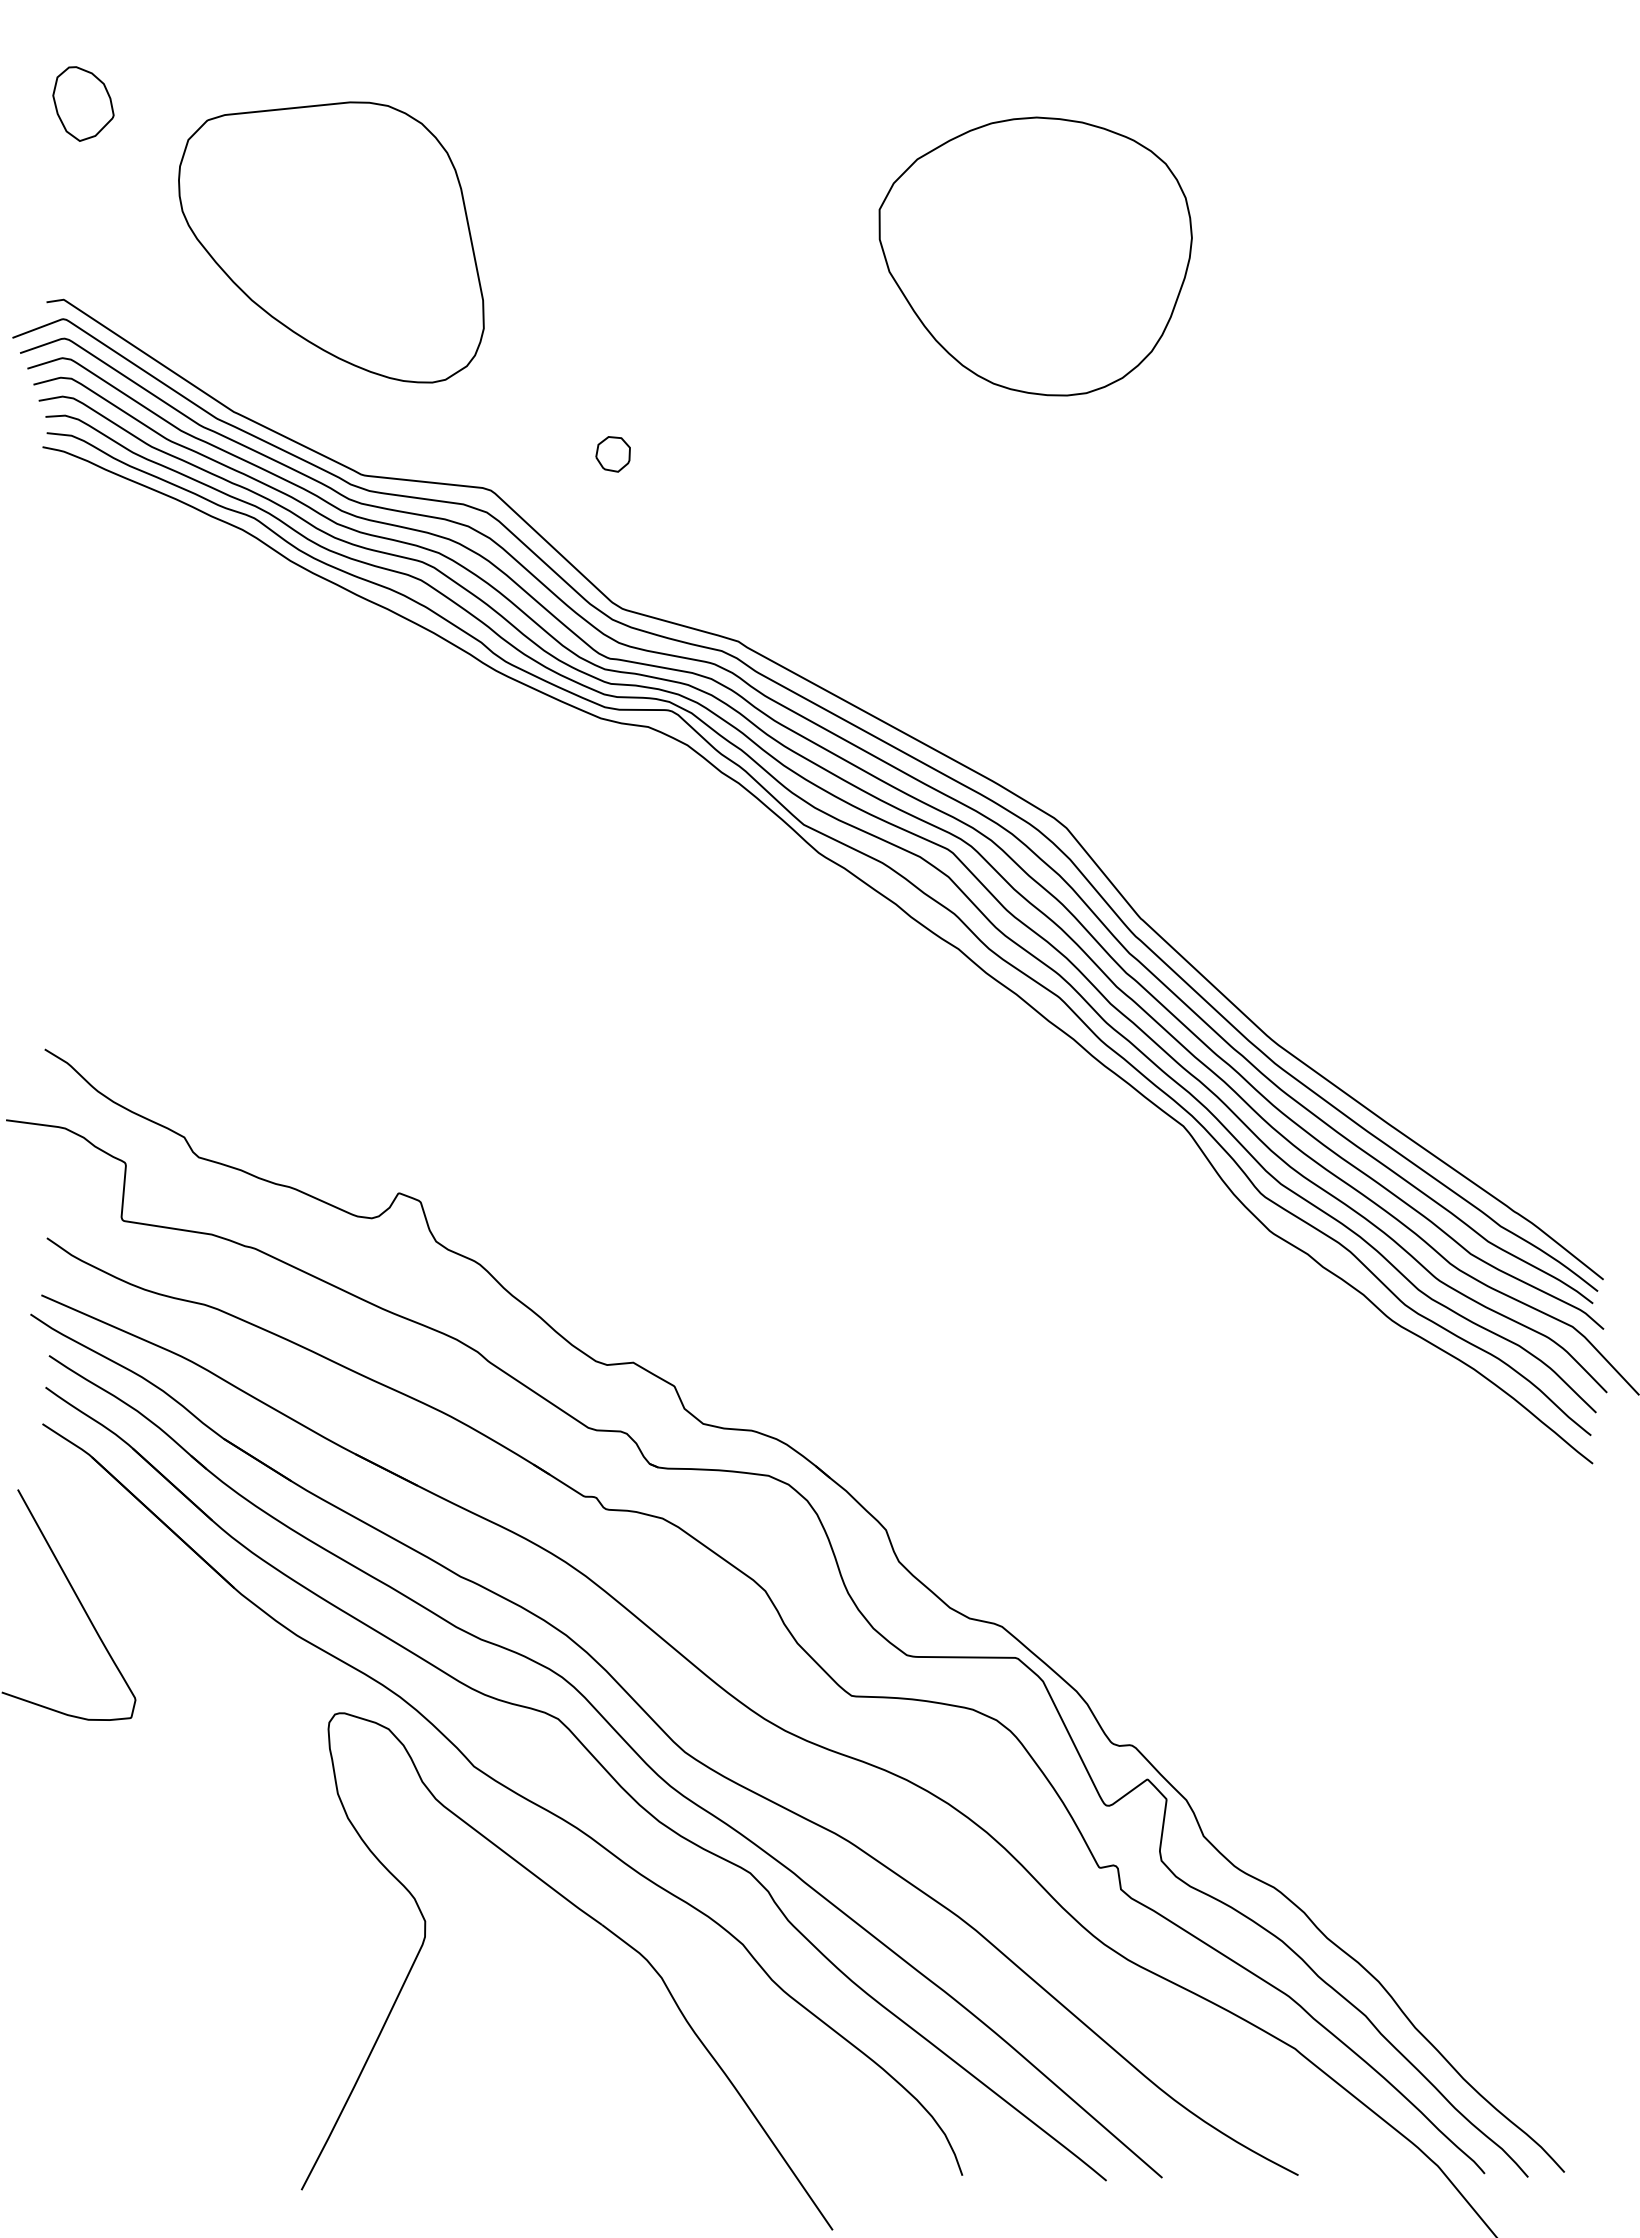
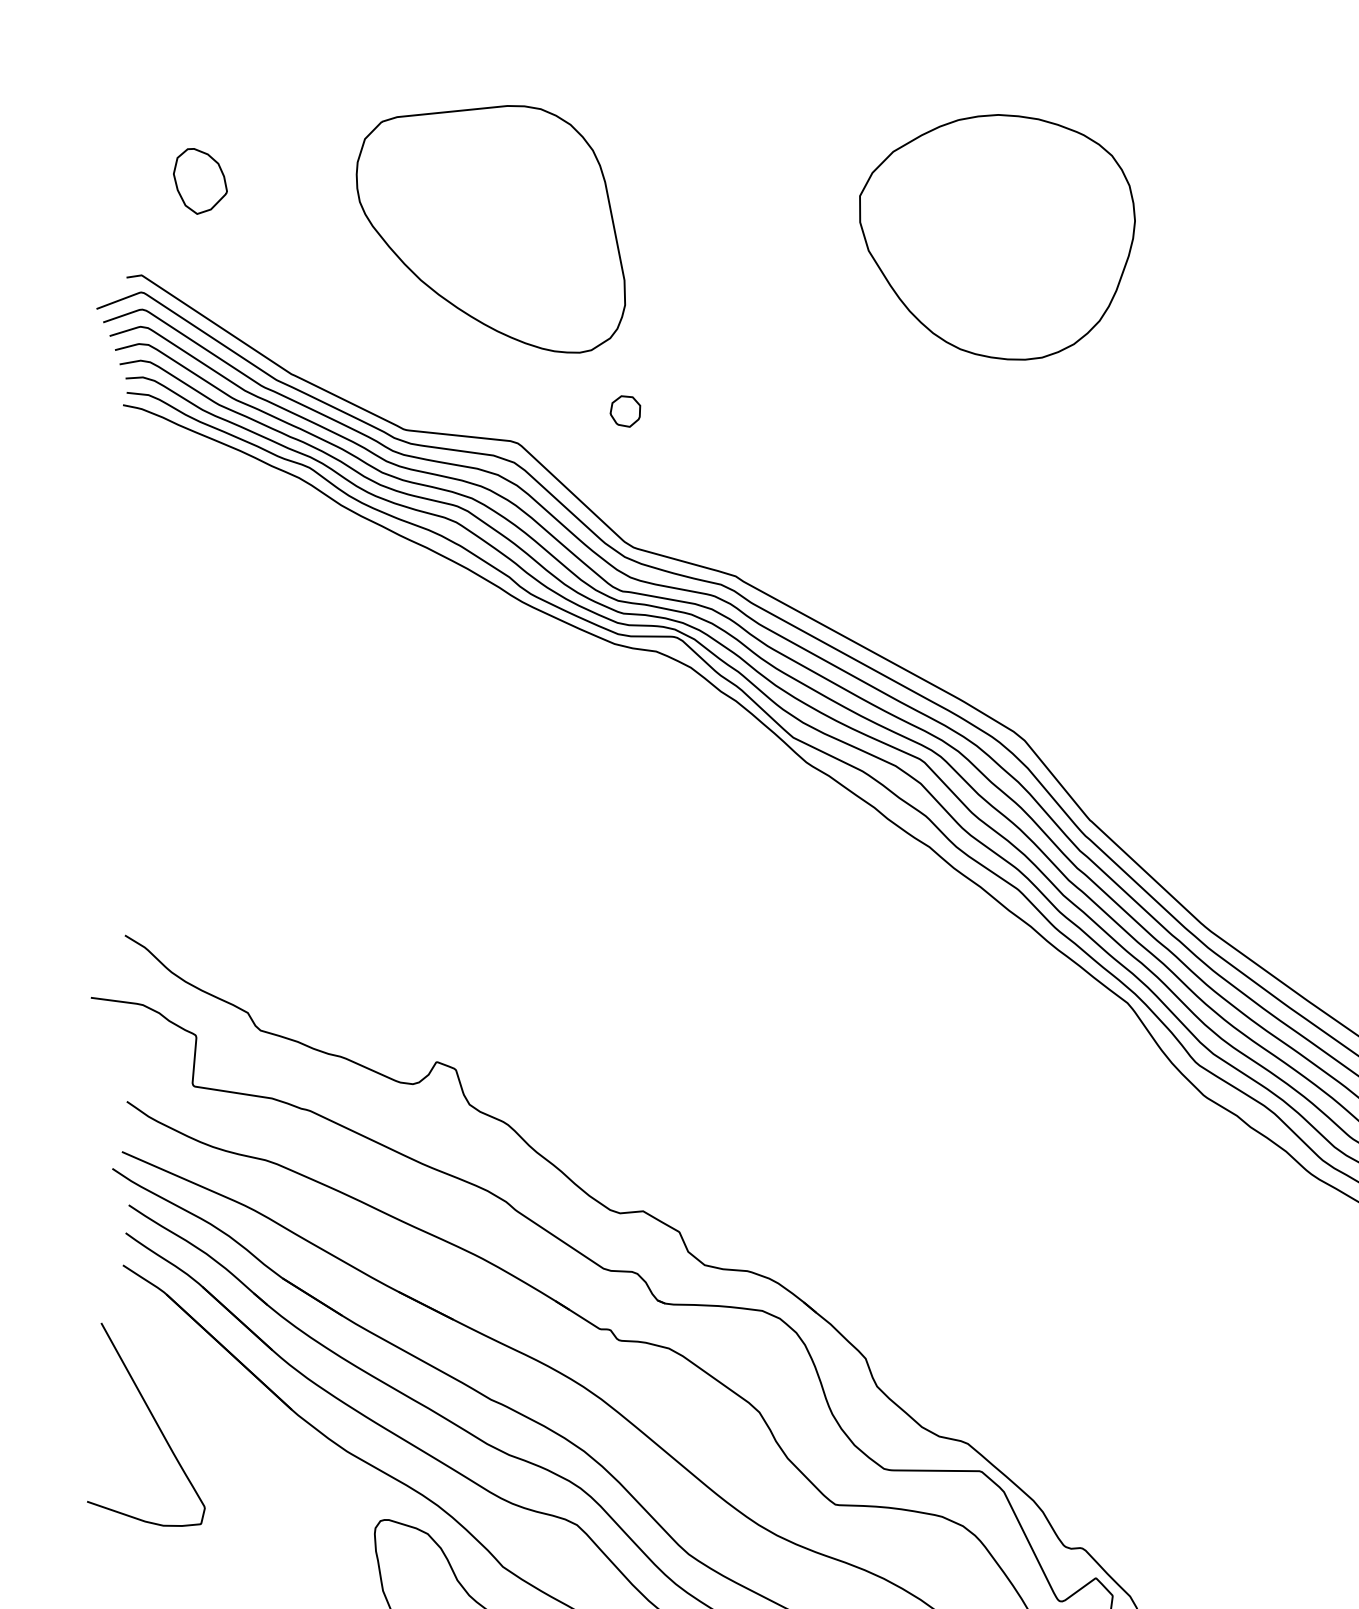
part: (83, 103) -> (200, 180), moved
part: (331, 242) -> (491, 229), moved

